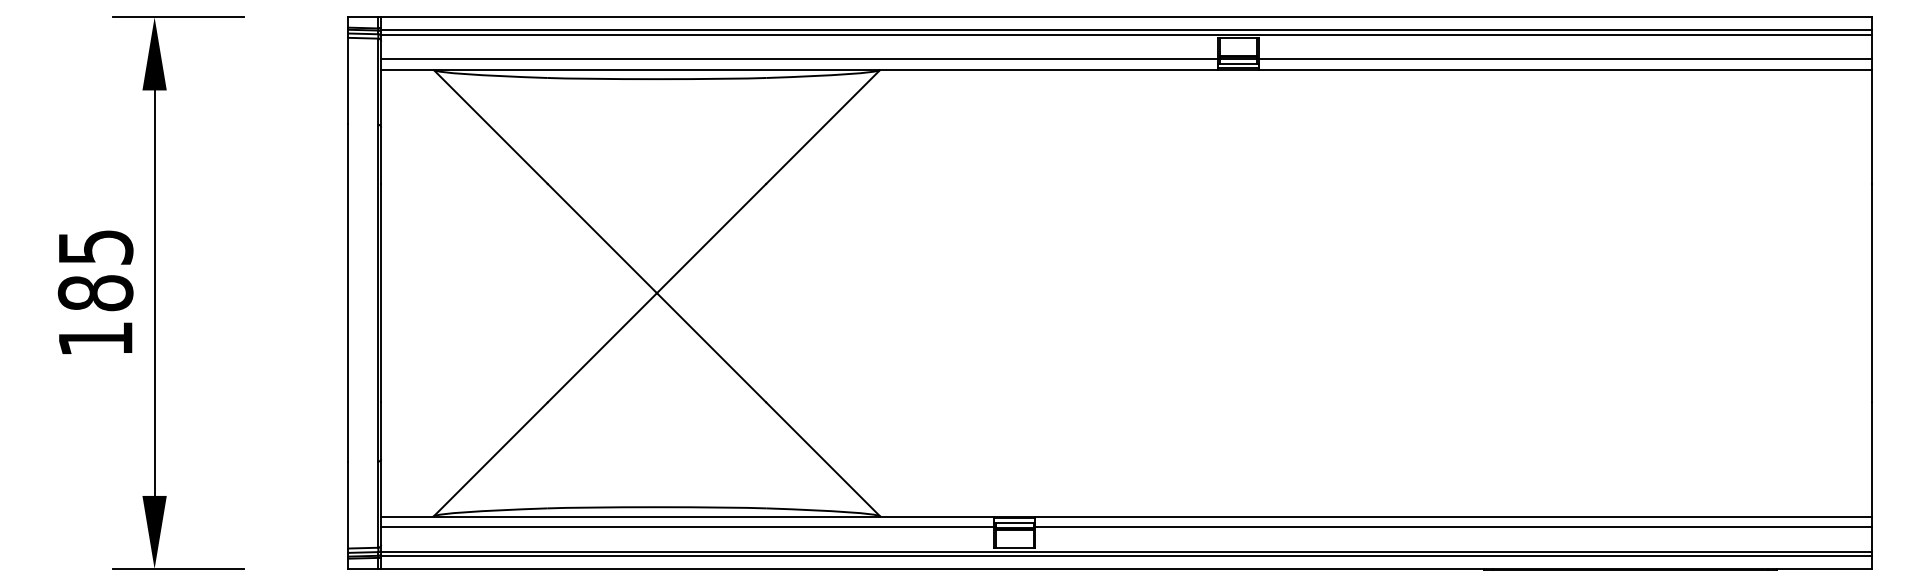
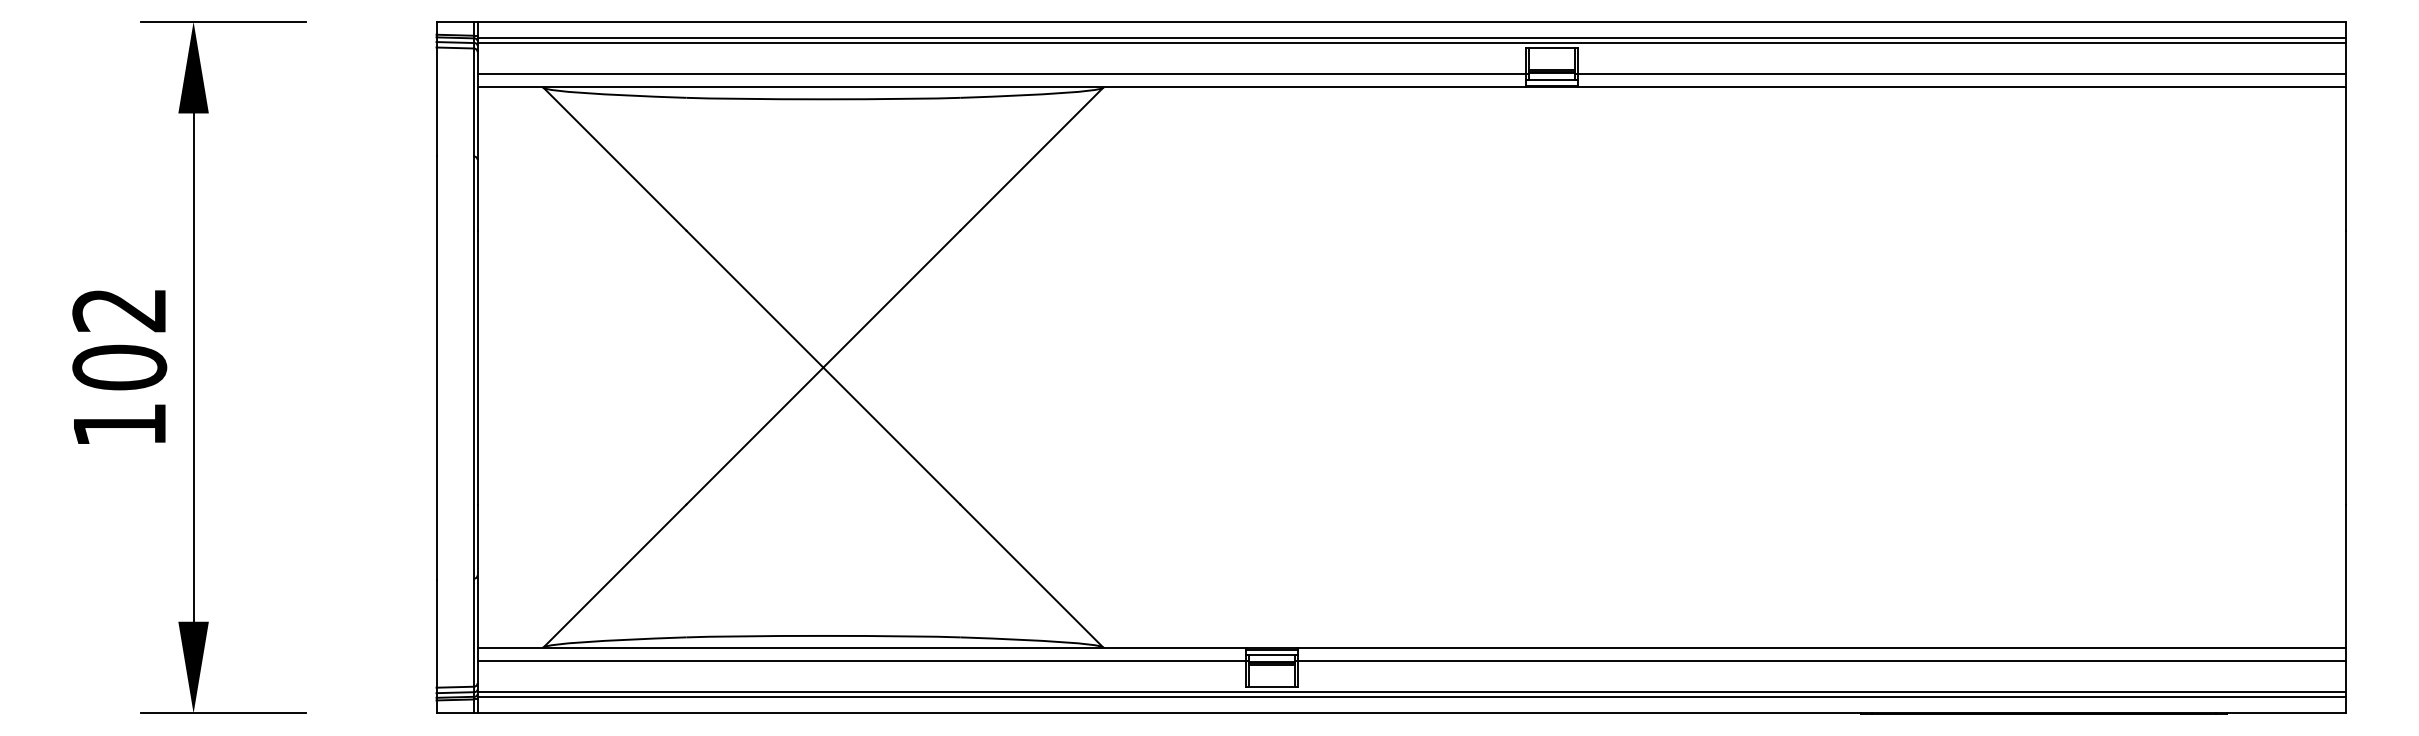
text: (95, 270) -> (119, 339), 185 -> 102

